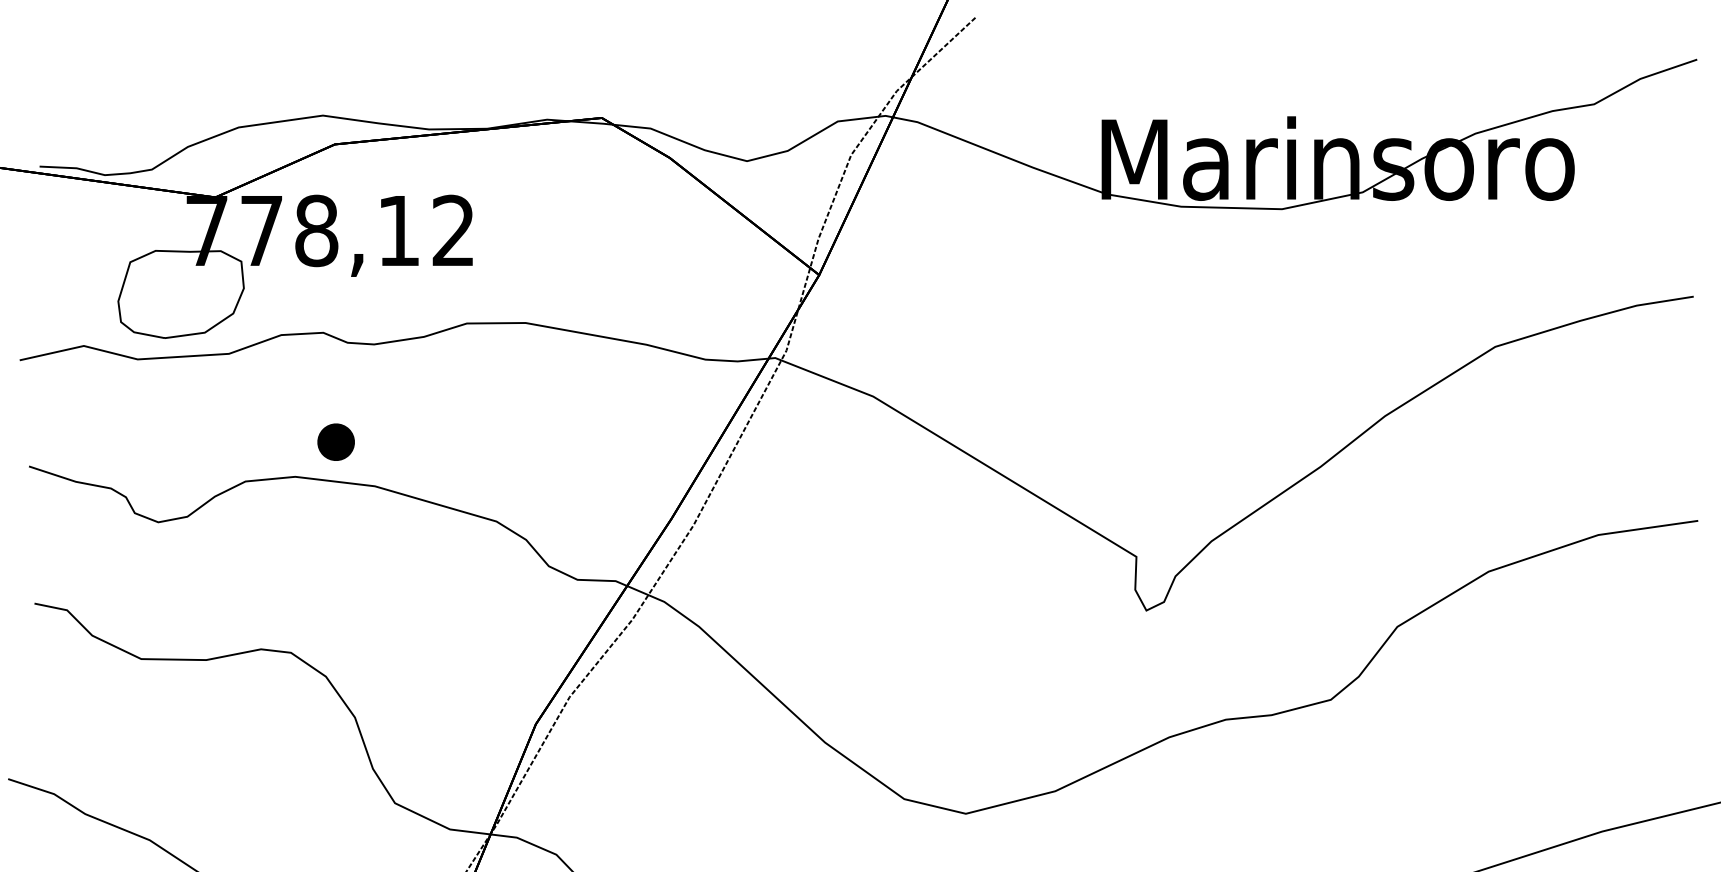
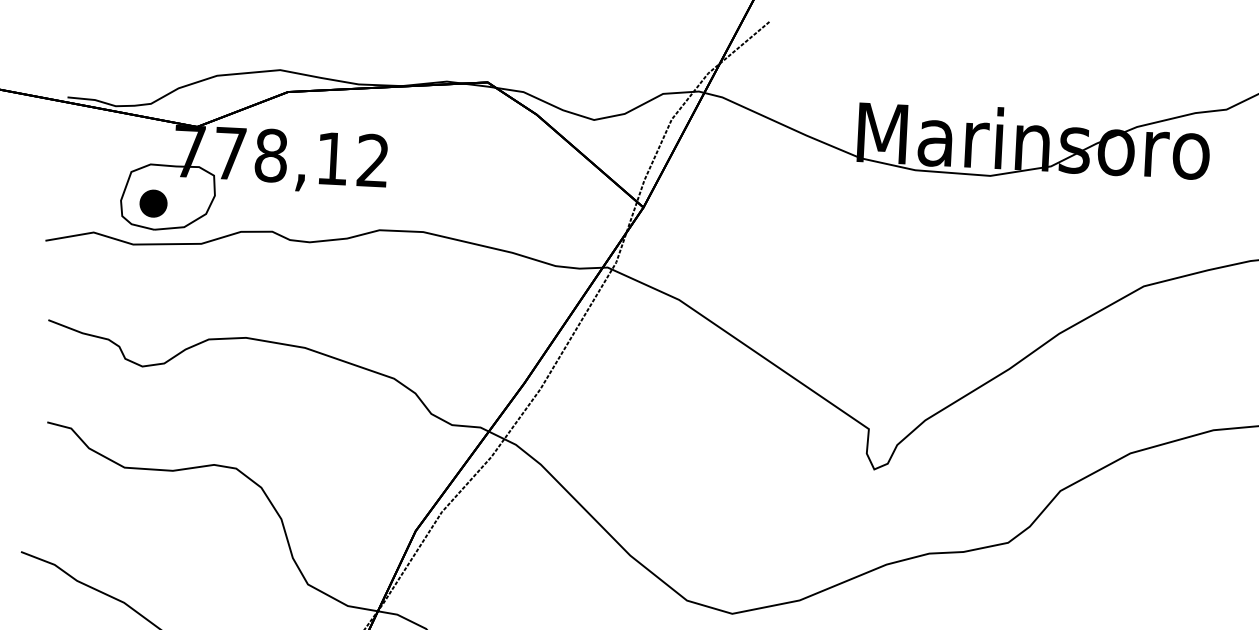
part: (335, 441) -> (153, 203), moved

